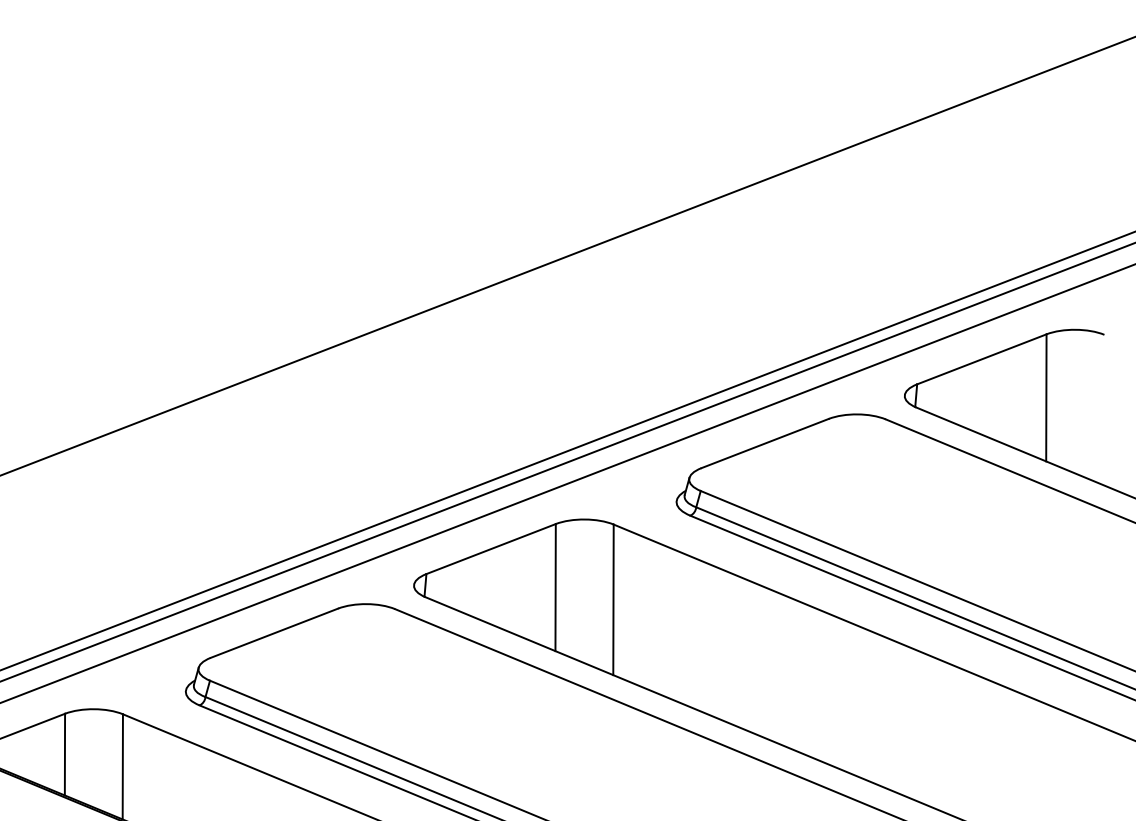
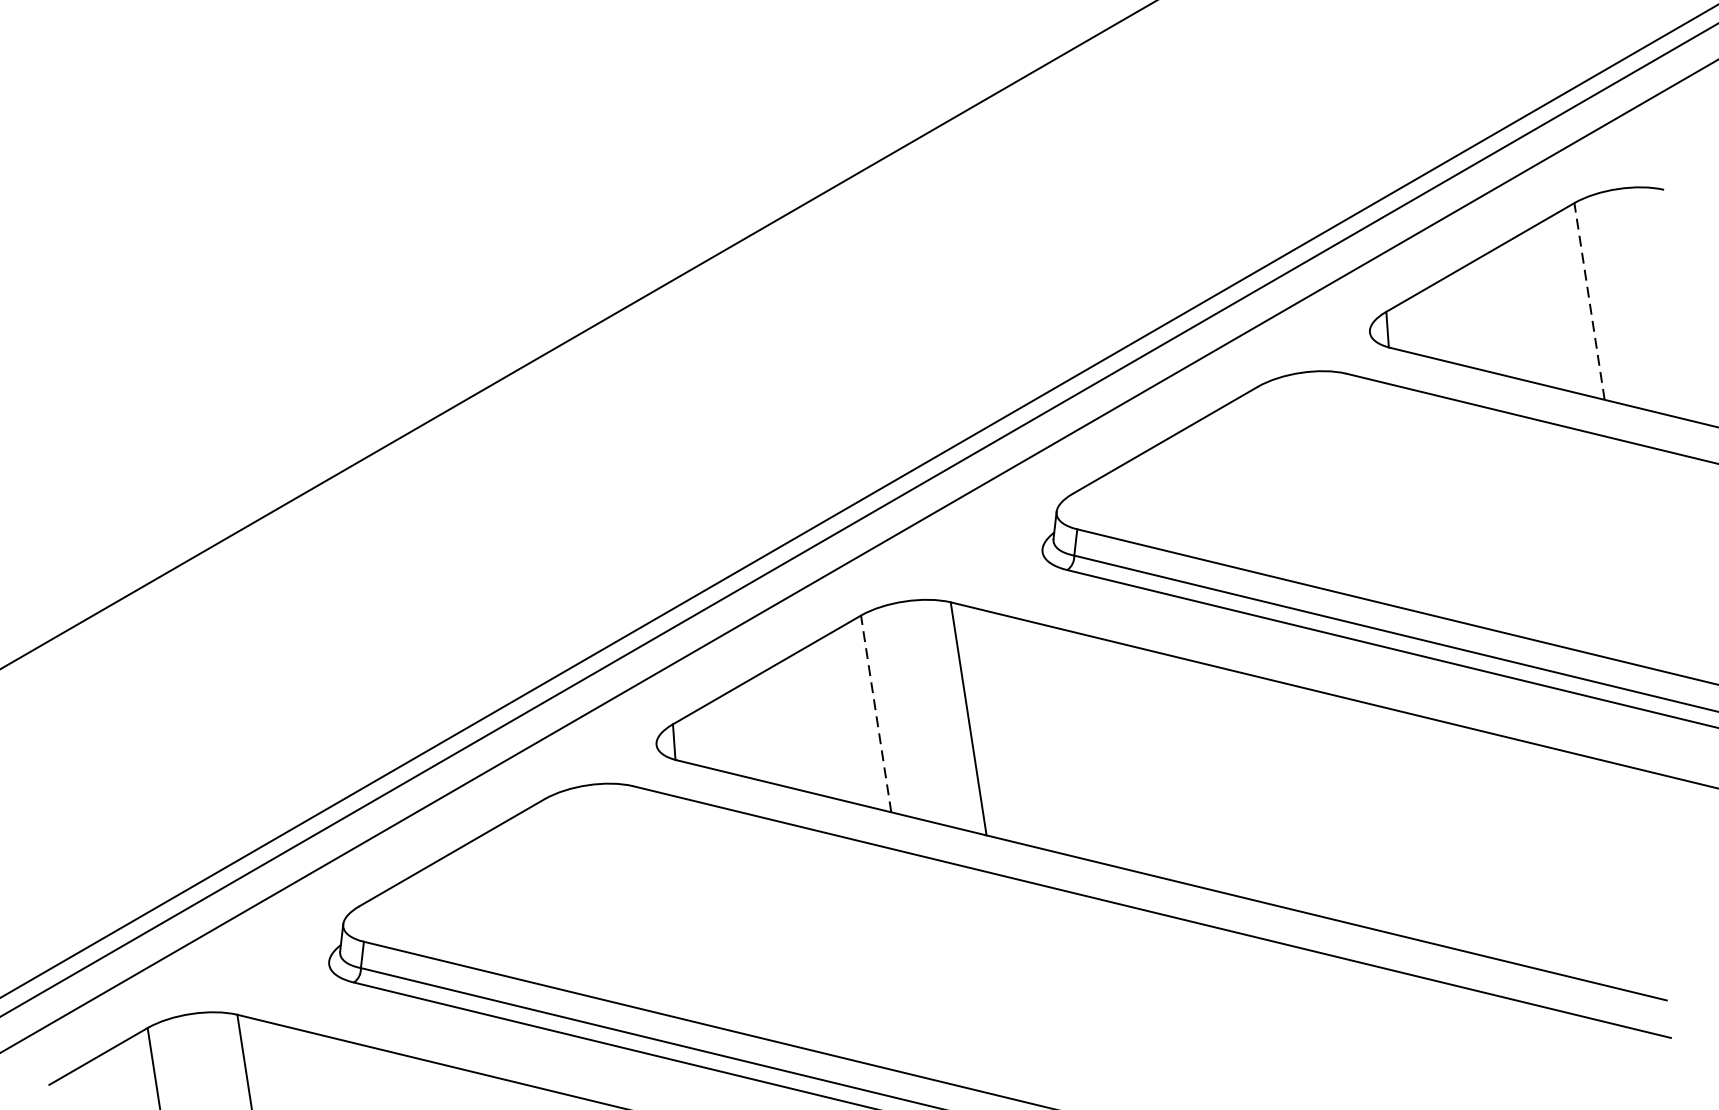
line: (1046, 397) -> (1589, 300), solid -> dashed
line: (555, 587) -> (875, 713), solid -> dashed

